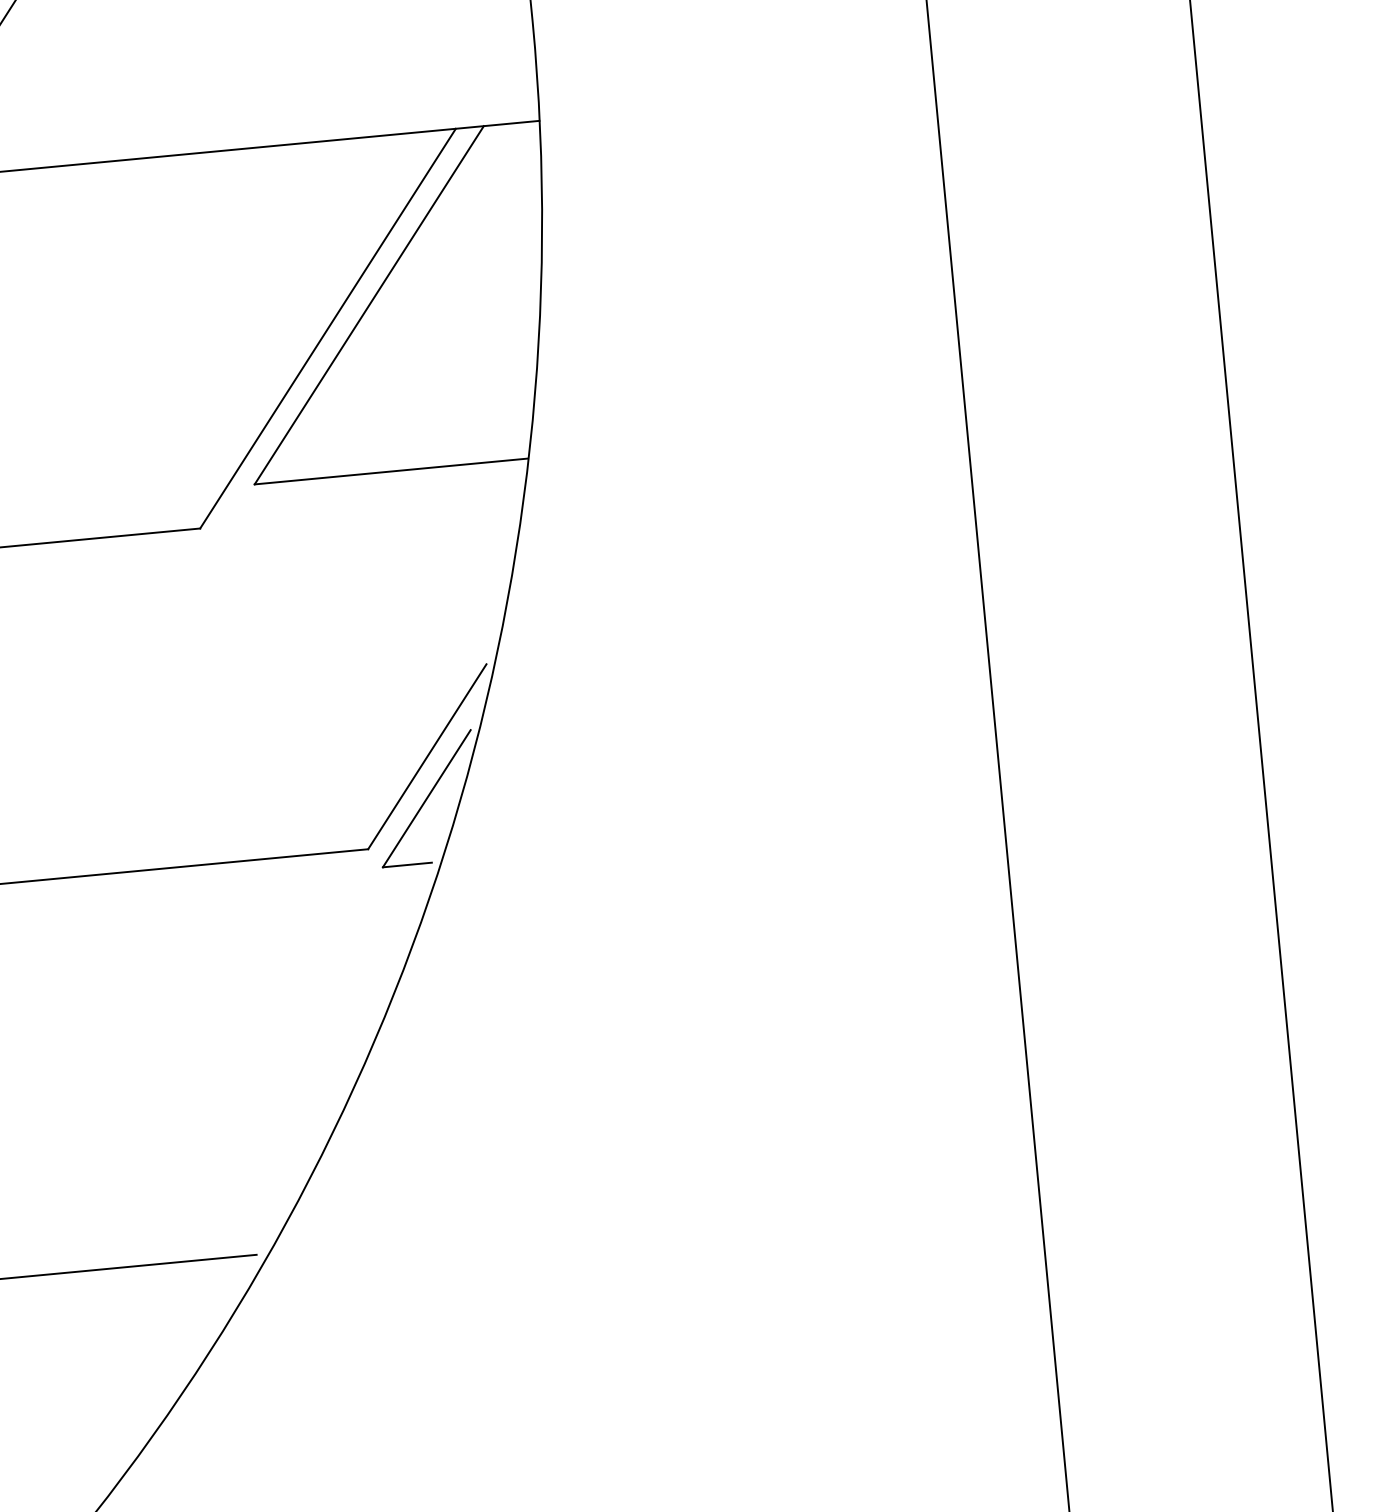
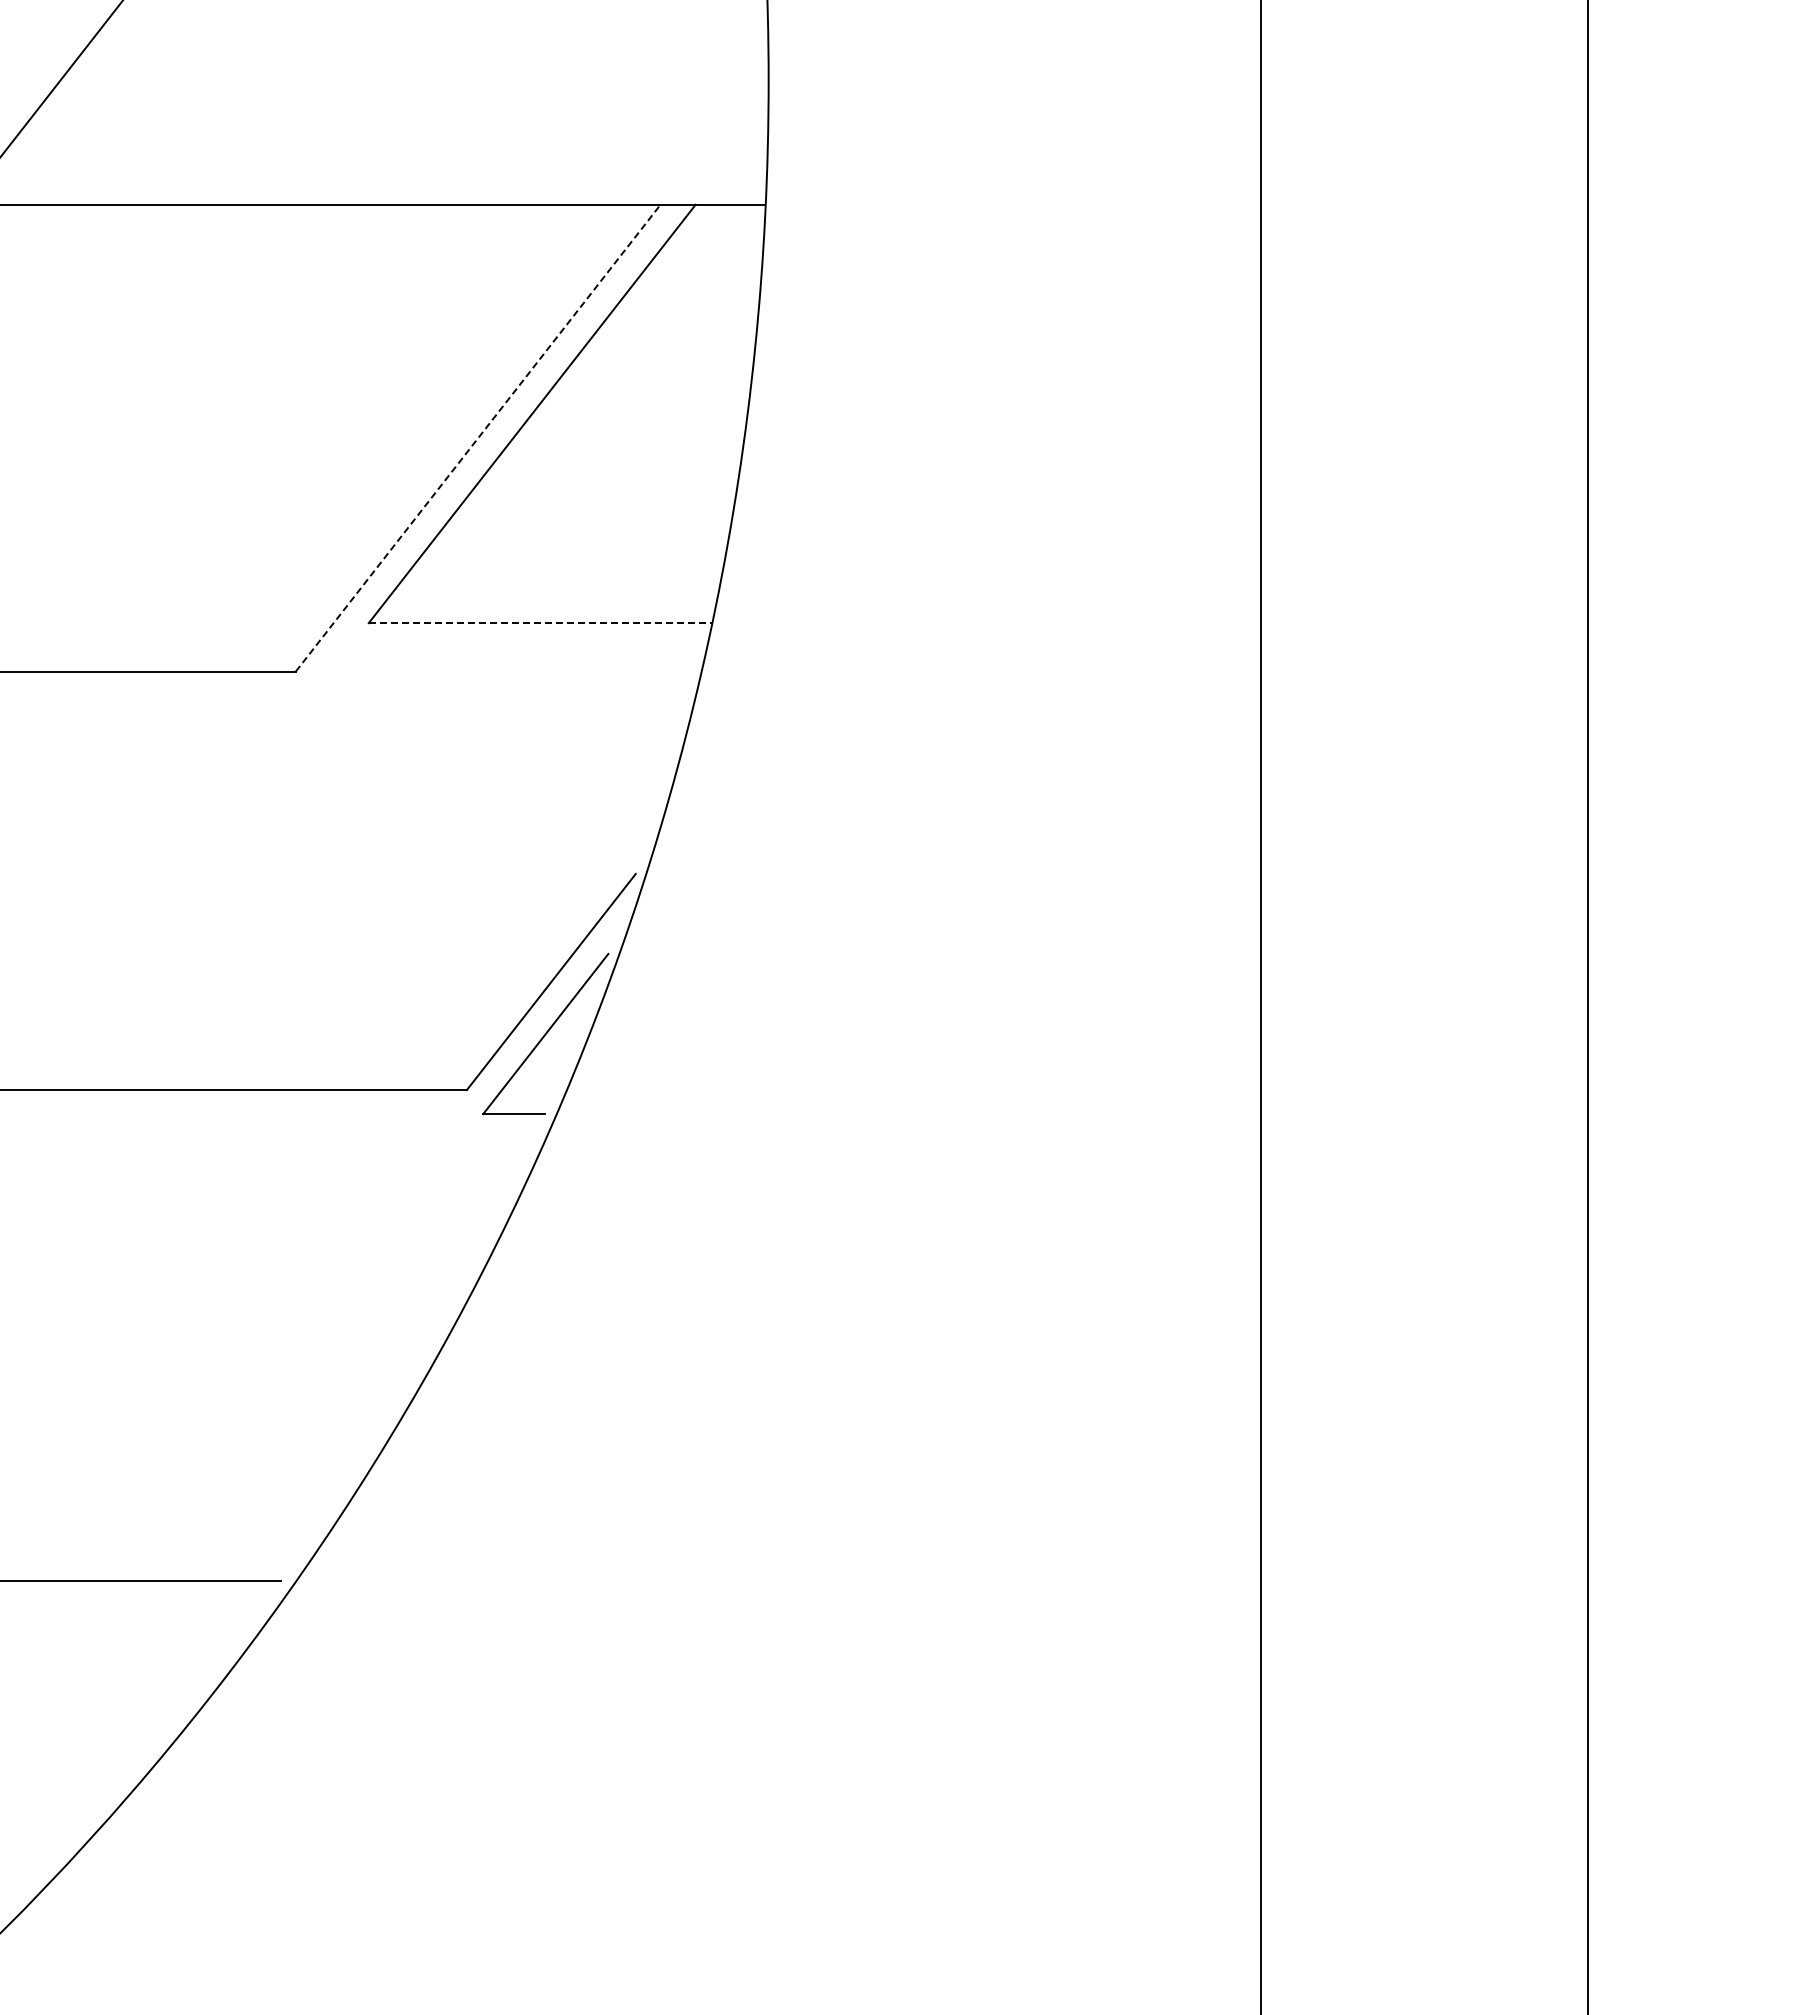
line: (328, 328) -> (478, 437), solid -> dashed
line: (391, 471) -> (540, 623), solid -> dashed

